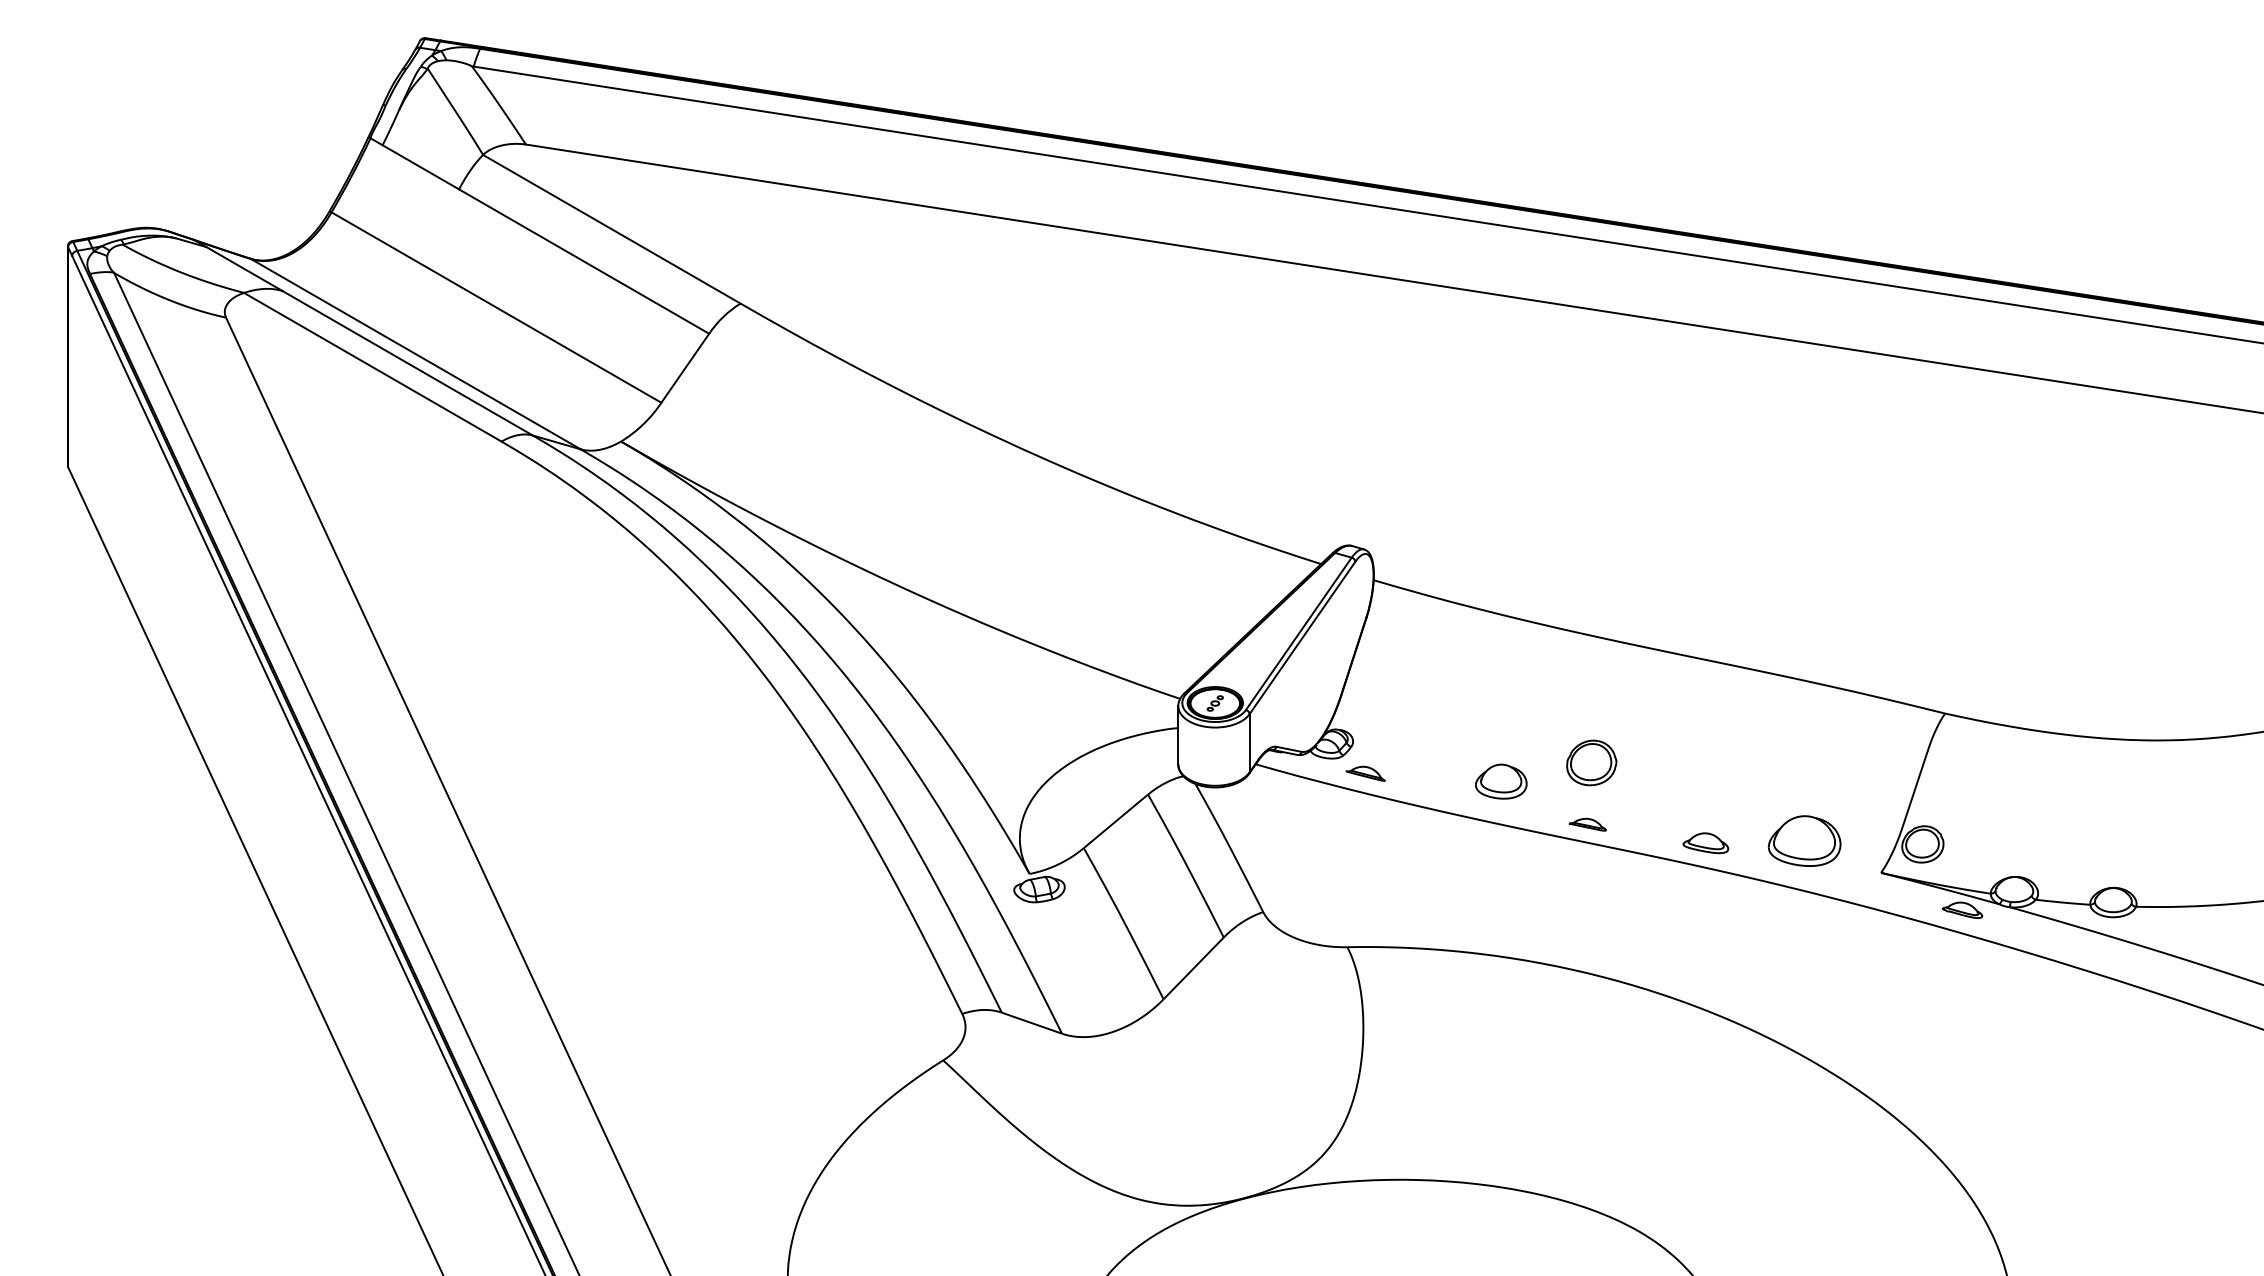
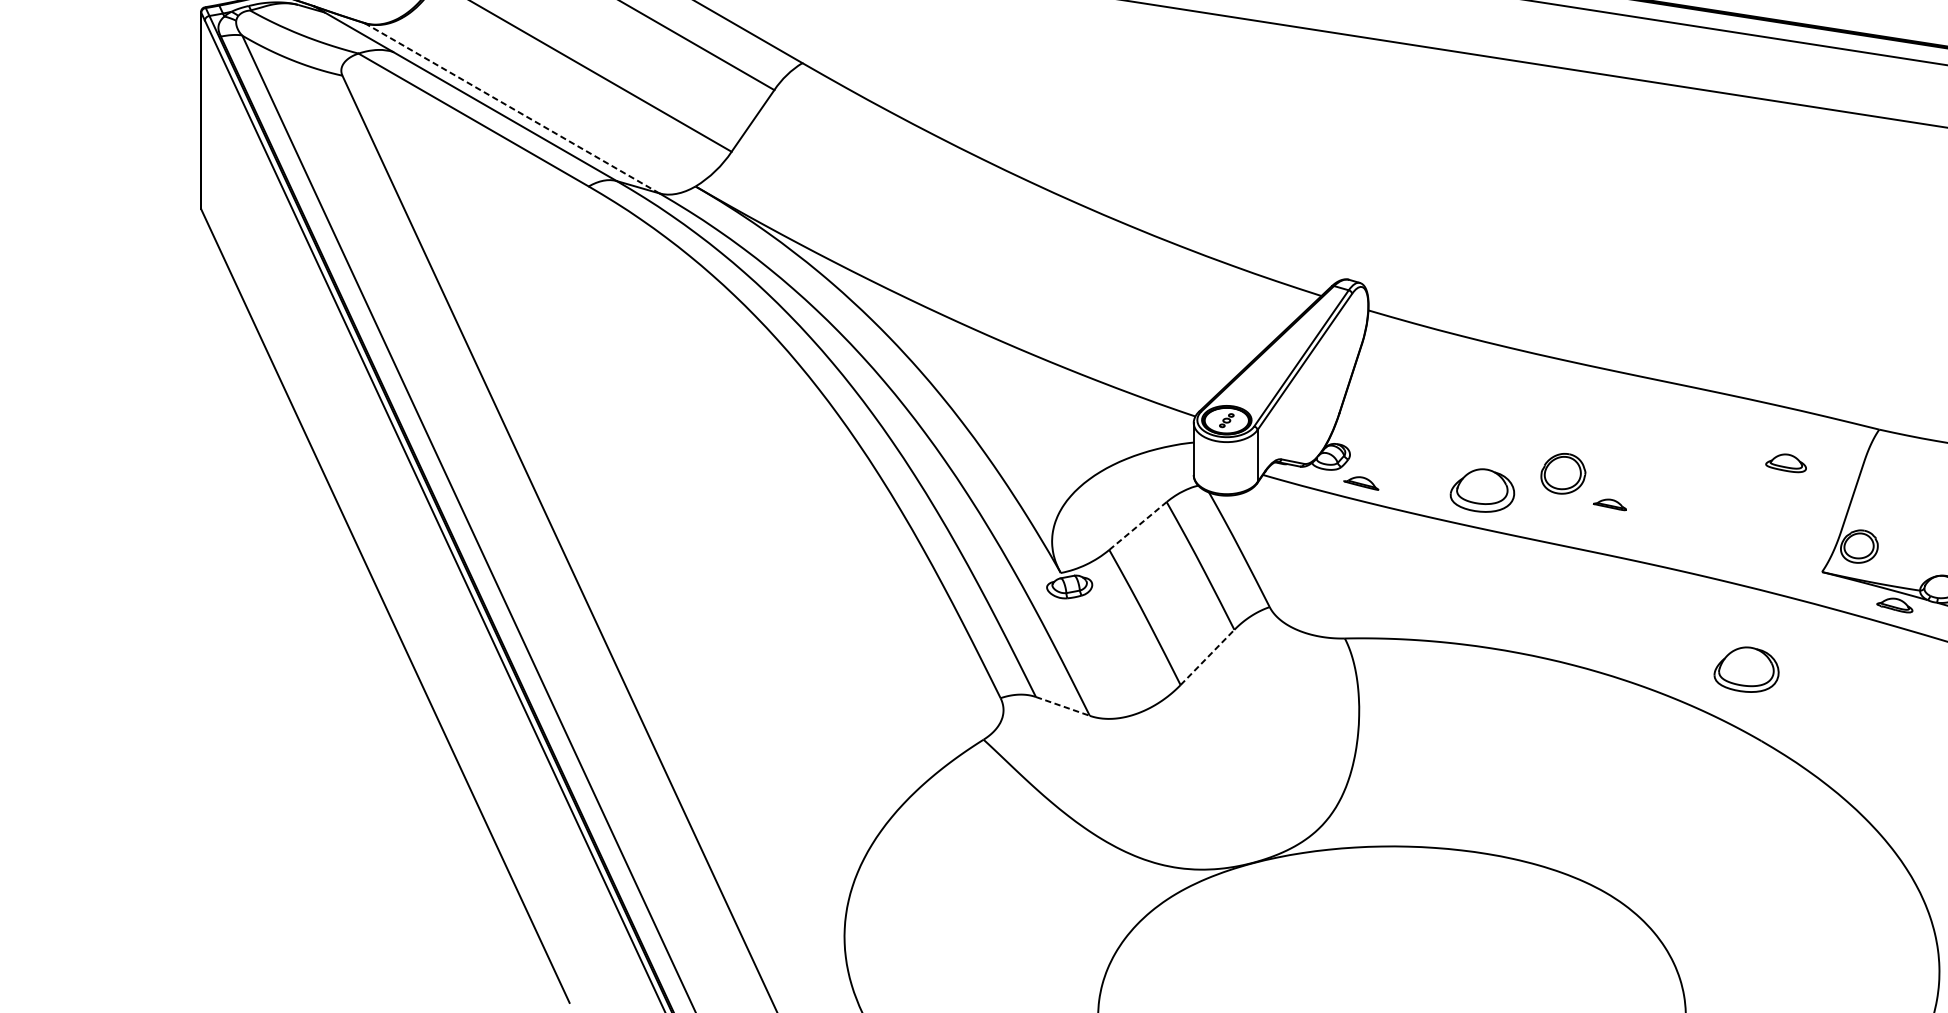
line: (416, 354) -> (512, 108), solid -> dashed
part: (1501, 781) -> (1482, 490), size x1.4
line: (1115, 821) -> (1137, 526), solid -> dashed
part: (1587, 824) -> (1609, 504), moved
part: (1804, 840) -> (1746, 669), moved
part: (1705, 843) -> (1785, 463), moved
line: (1193, 968) -> (1207, 657), solid -> dashed
line: (1031, 1023) -> (1062, 706), solid -> dashed

